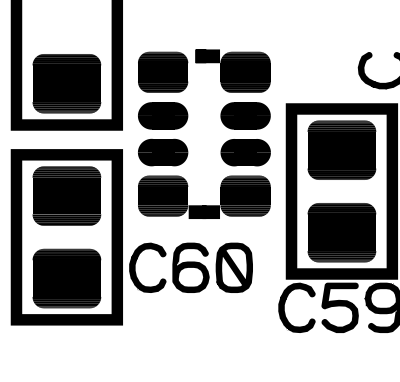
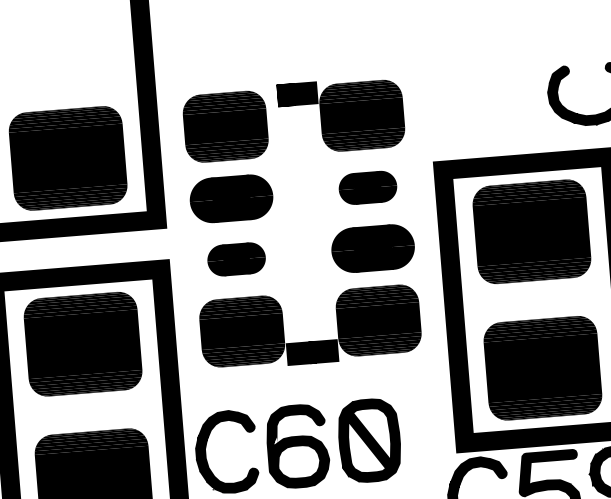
part: (245, 115) -> (367, 187), size x0.7
part: (163, 152) -> (237, 259), size x0.7

